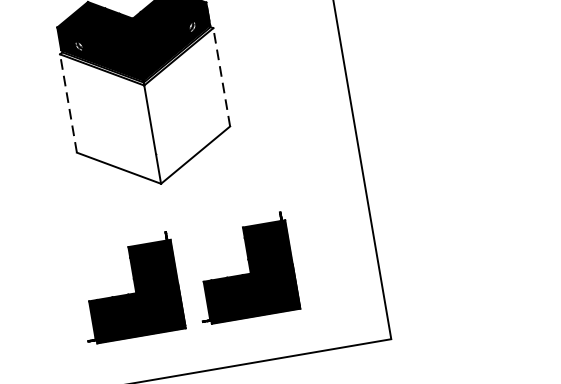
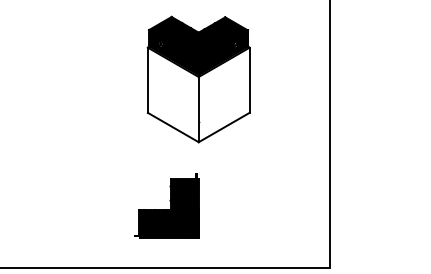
line: (221, 77) -> (249, 80), dashed -> solid
line: (67, 103) -> (147, 80), dashed -> solid
part: (243, 267) -> (242, 205), removed

